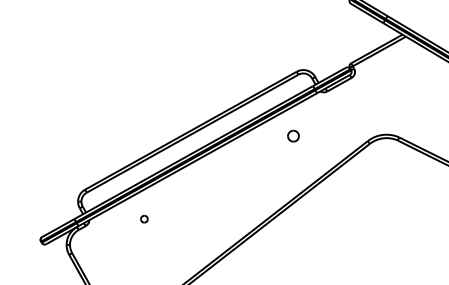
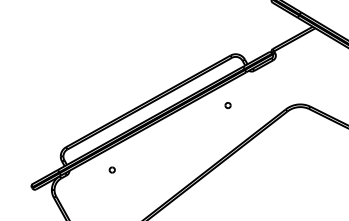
part: (293, 135) -> (228, 105), size x0.62

